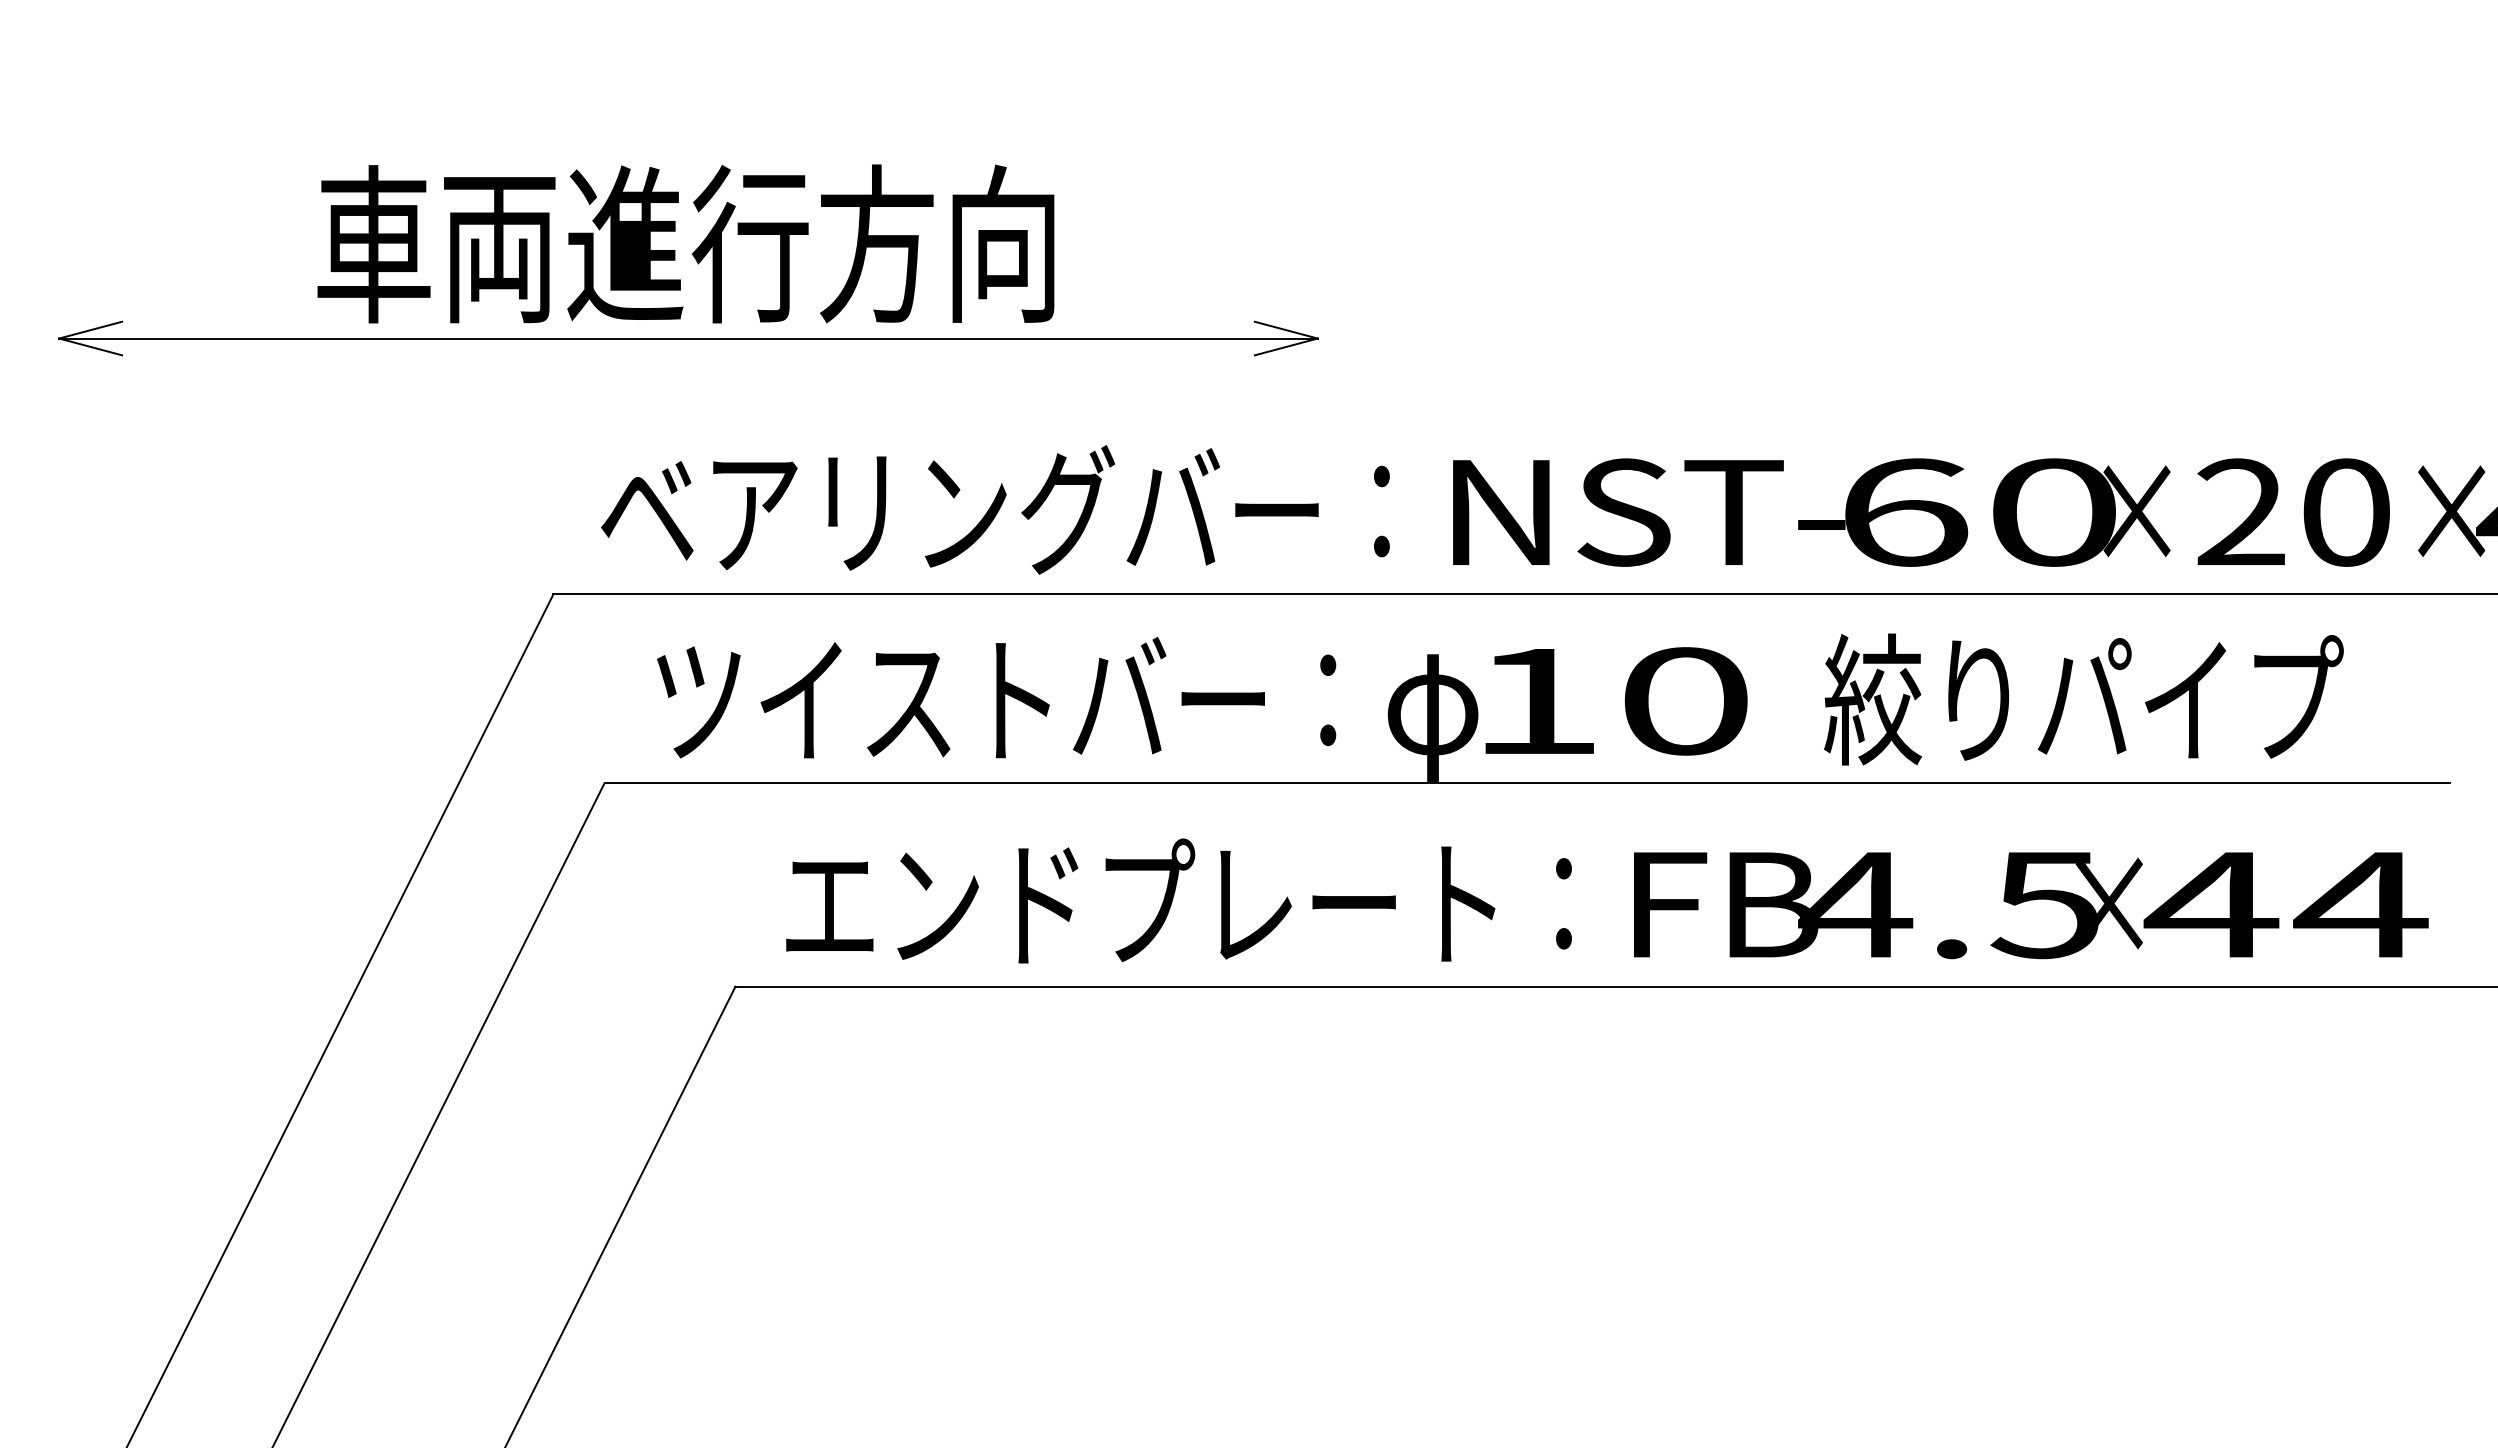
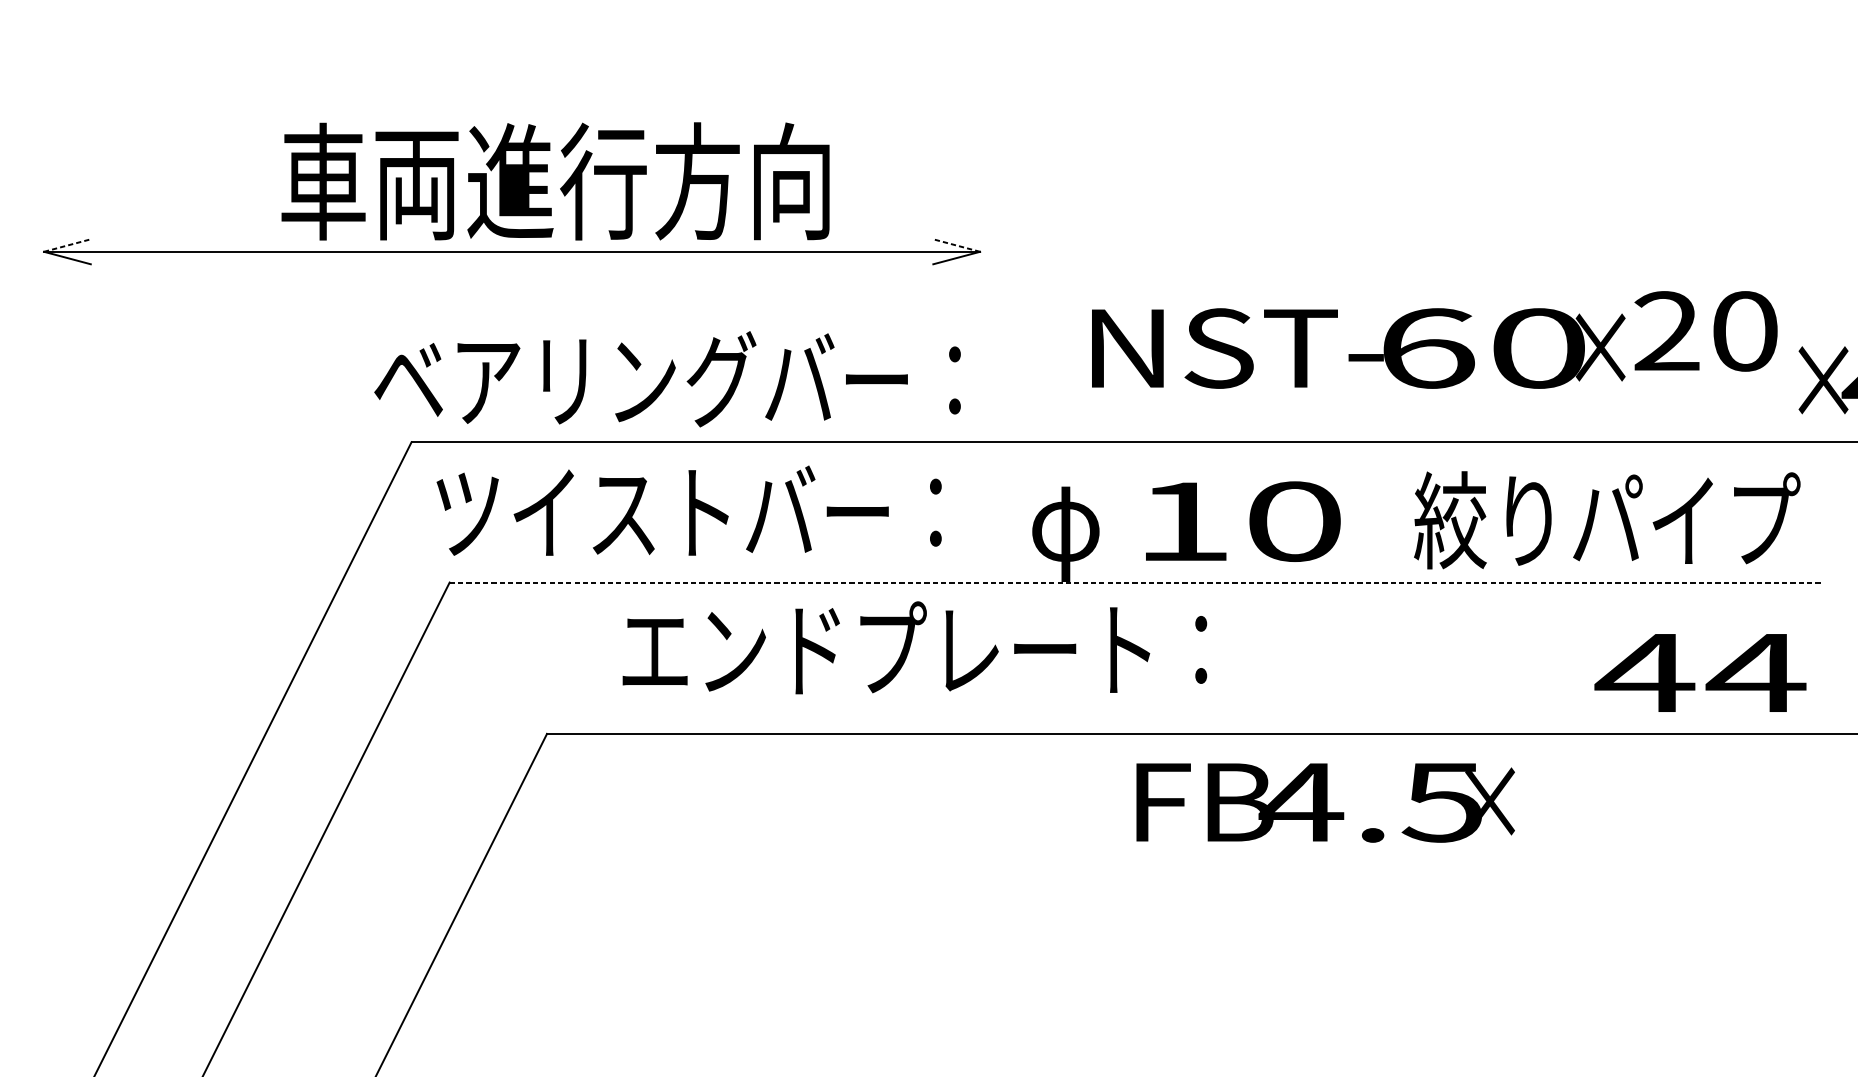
text: (685, 243) -> (555, 181), moved
line: (90, 330) -> (67, 245), solid -> dashed
line: (1286, 330) -> (956, 245), solid -> dashed
text: (995, 509) -> (667, 378), moved
text: (1811, 512) -> (1358, 348), moved
text: (2293, 512) -> (1705, 331), moved
text: (996, 697) -> (689, 510), moved
text: (2083, 699) -> (1606, 520), moved
text: (1616, 701) -> (1243, 521), moved
line: (1527, 783) -> (1136, 582), solid -> dashed
text: (1178, 900) -> (914, 647), moved
text: (1888, 905) -> (1325, 802), moved

